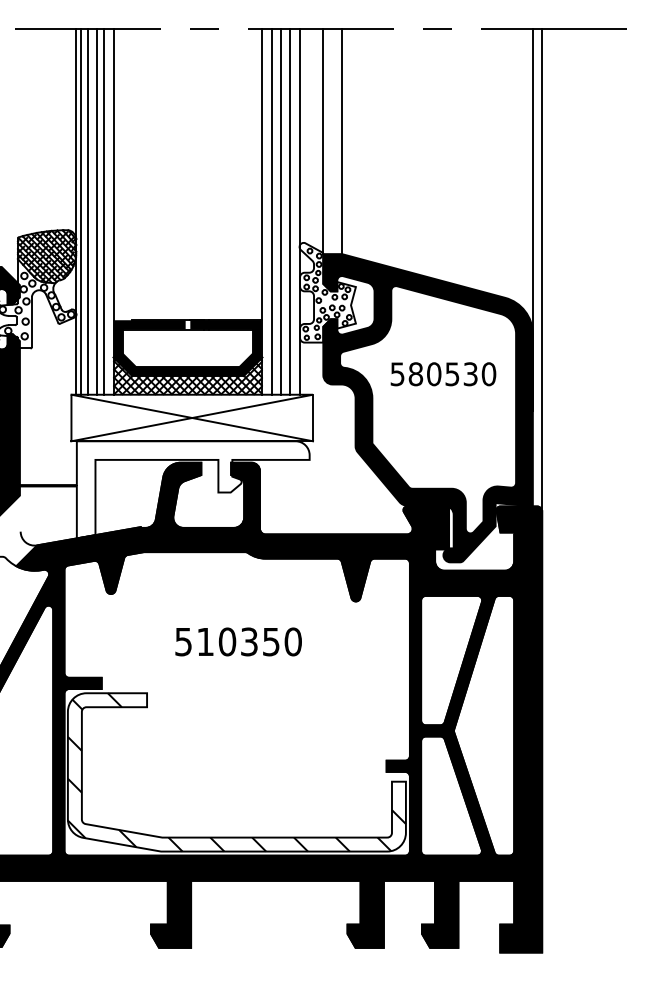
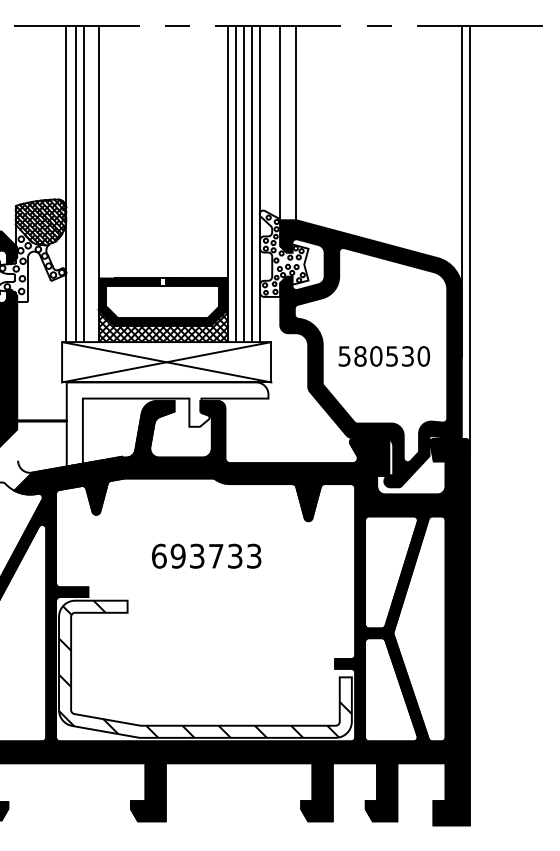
line: (80, 211) -> (69, 183), removed
line: (104, 211) -> (90, 183), removed
text: (443, 374) -> (384, 356), moved
text: (238, 641) -> (206, 555), 510350 -> 693733

